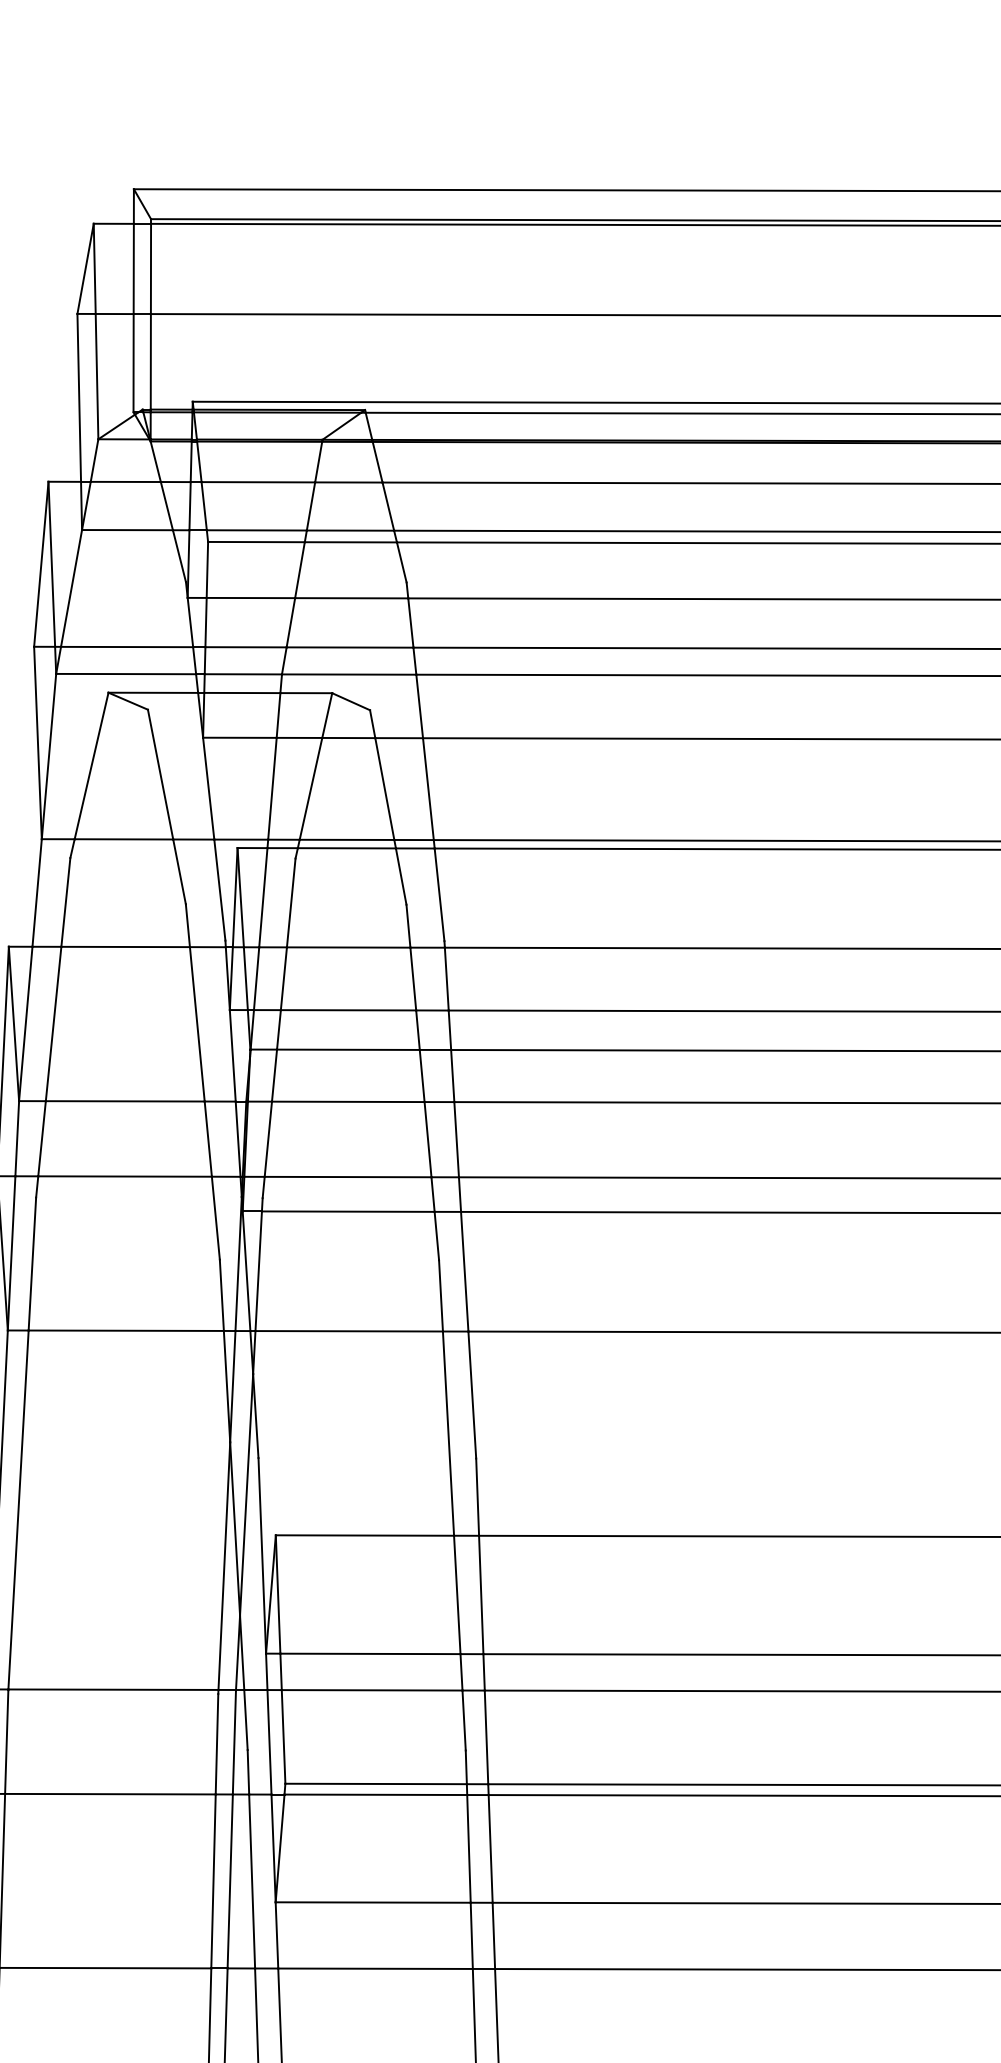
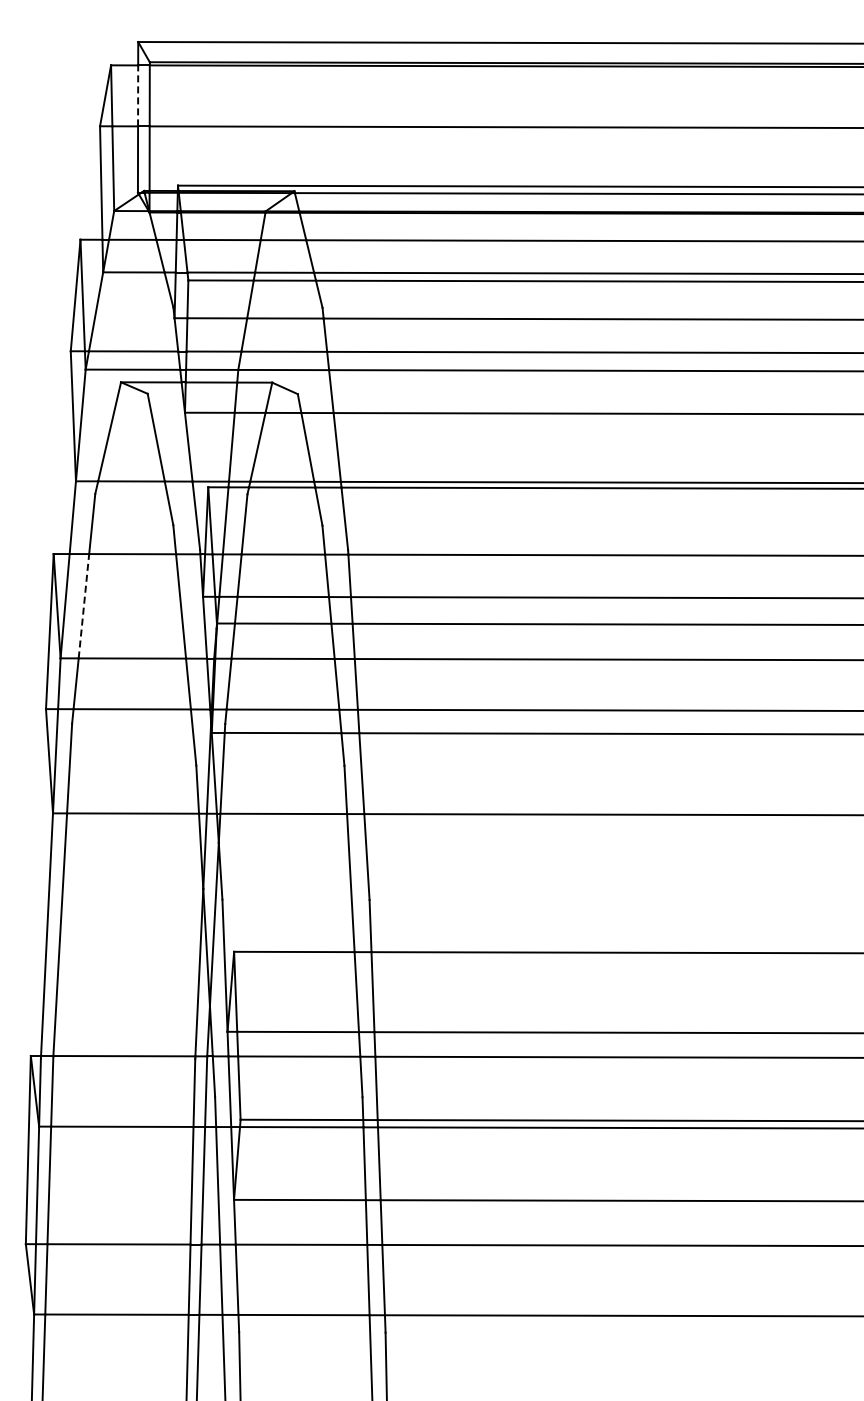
line: (134, 268) -> (138, 95), solid -> dashed
line: (54, 1022) -> (84, 605), solid -> dashed

